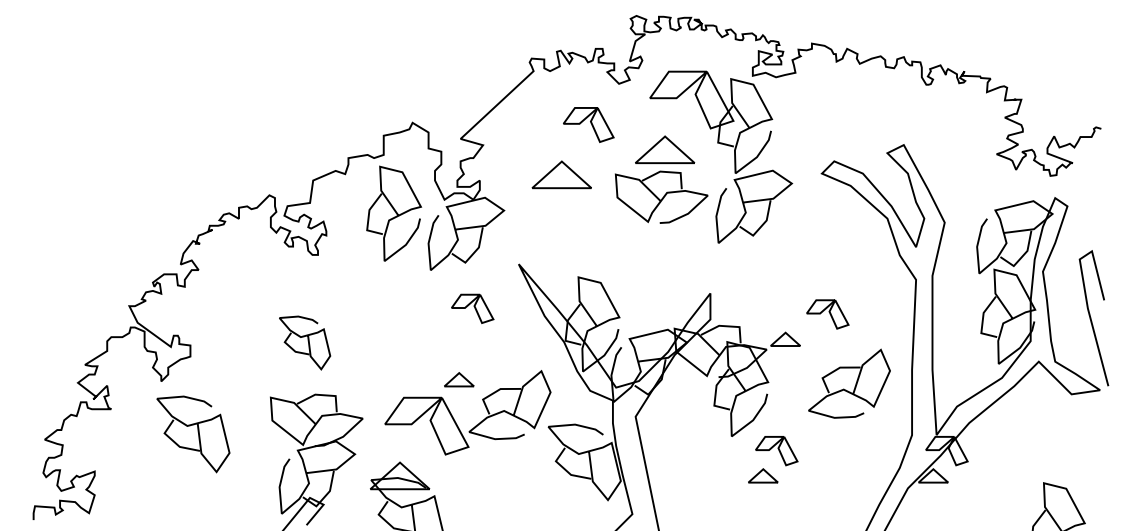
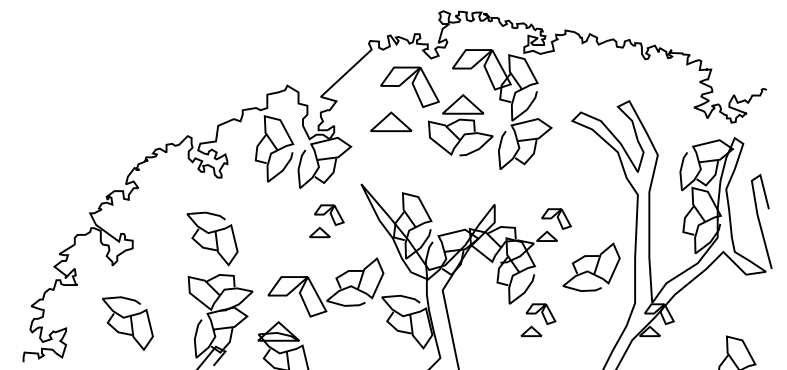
part: (587, 124) -> (409, 86), size x1.67
part: (827, 313) -> (556, 218), moved
part: (305, 342) -> (212, 238), size x1.43
part: (458, 379) -> (319, 232), moved
part: (192, 434) -> (127, 323), moved

